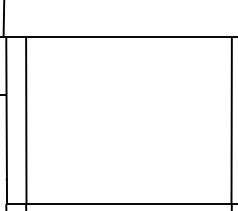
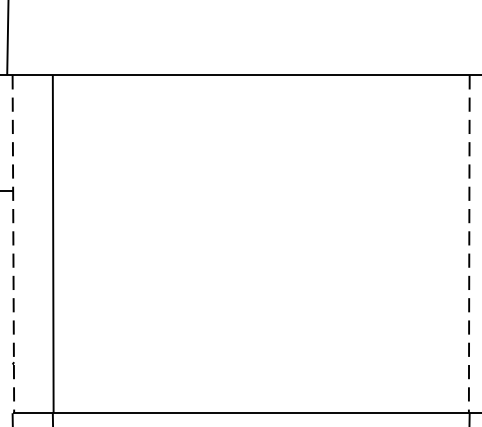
line: (6, 121) -> (13, 245), solid -> dashed
line: (231, 121) -> (468, 245), solid -> dashed

